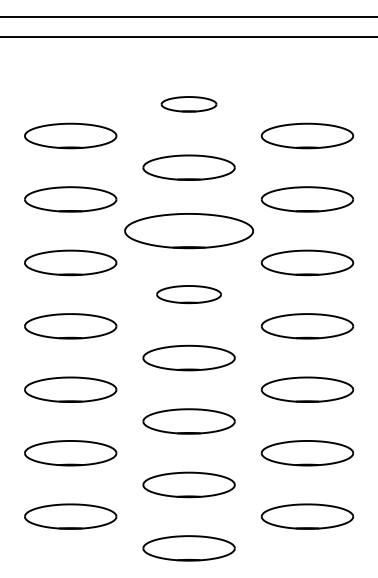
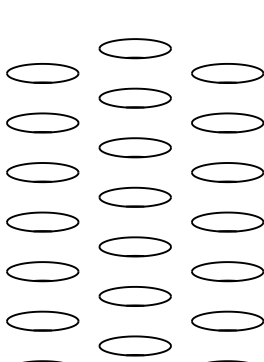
part: (188, 104) -> (134, 48), size x1.67
part: (188, 231) -> (134, 148), size x0.71
part: (188, 294) -> (134, 197), size x1.43

